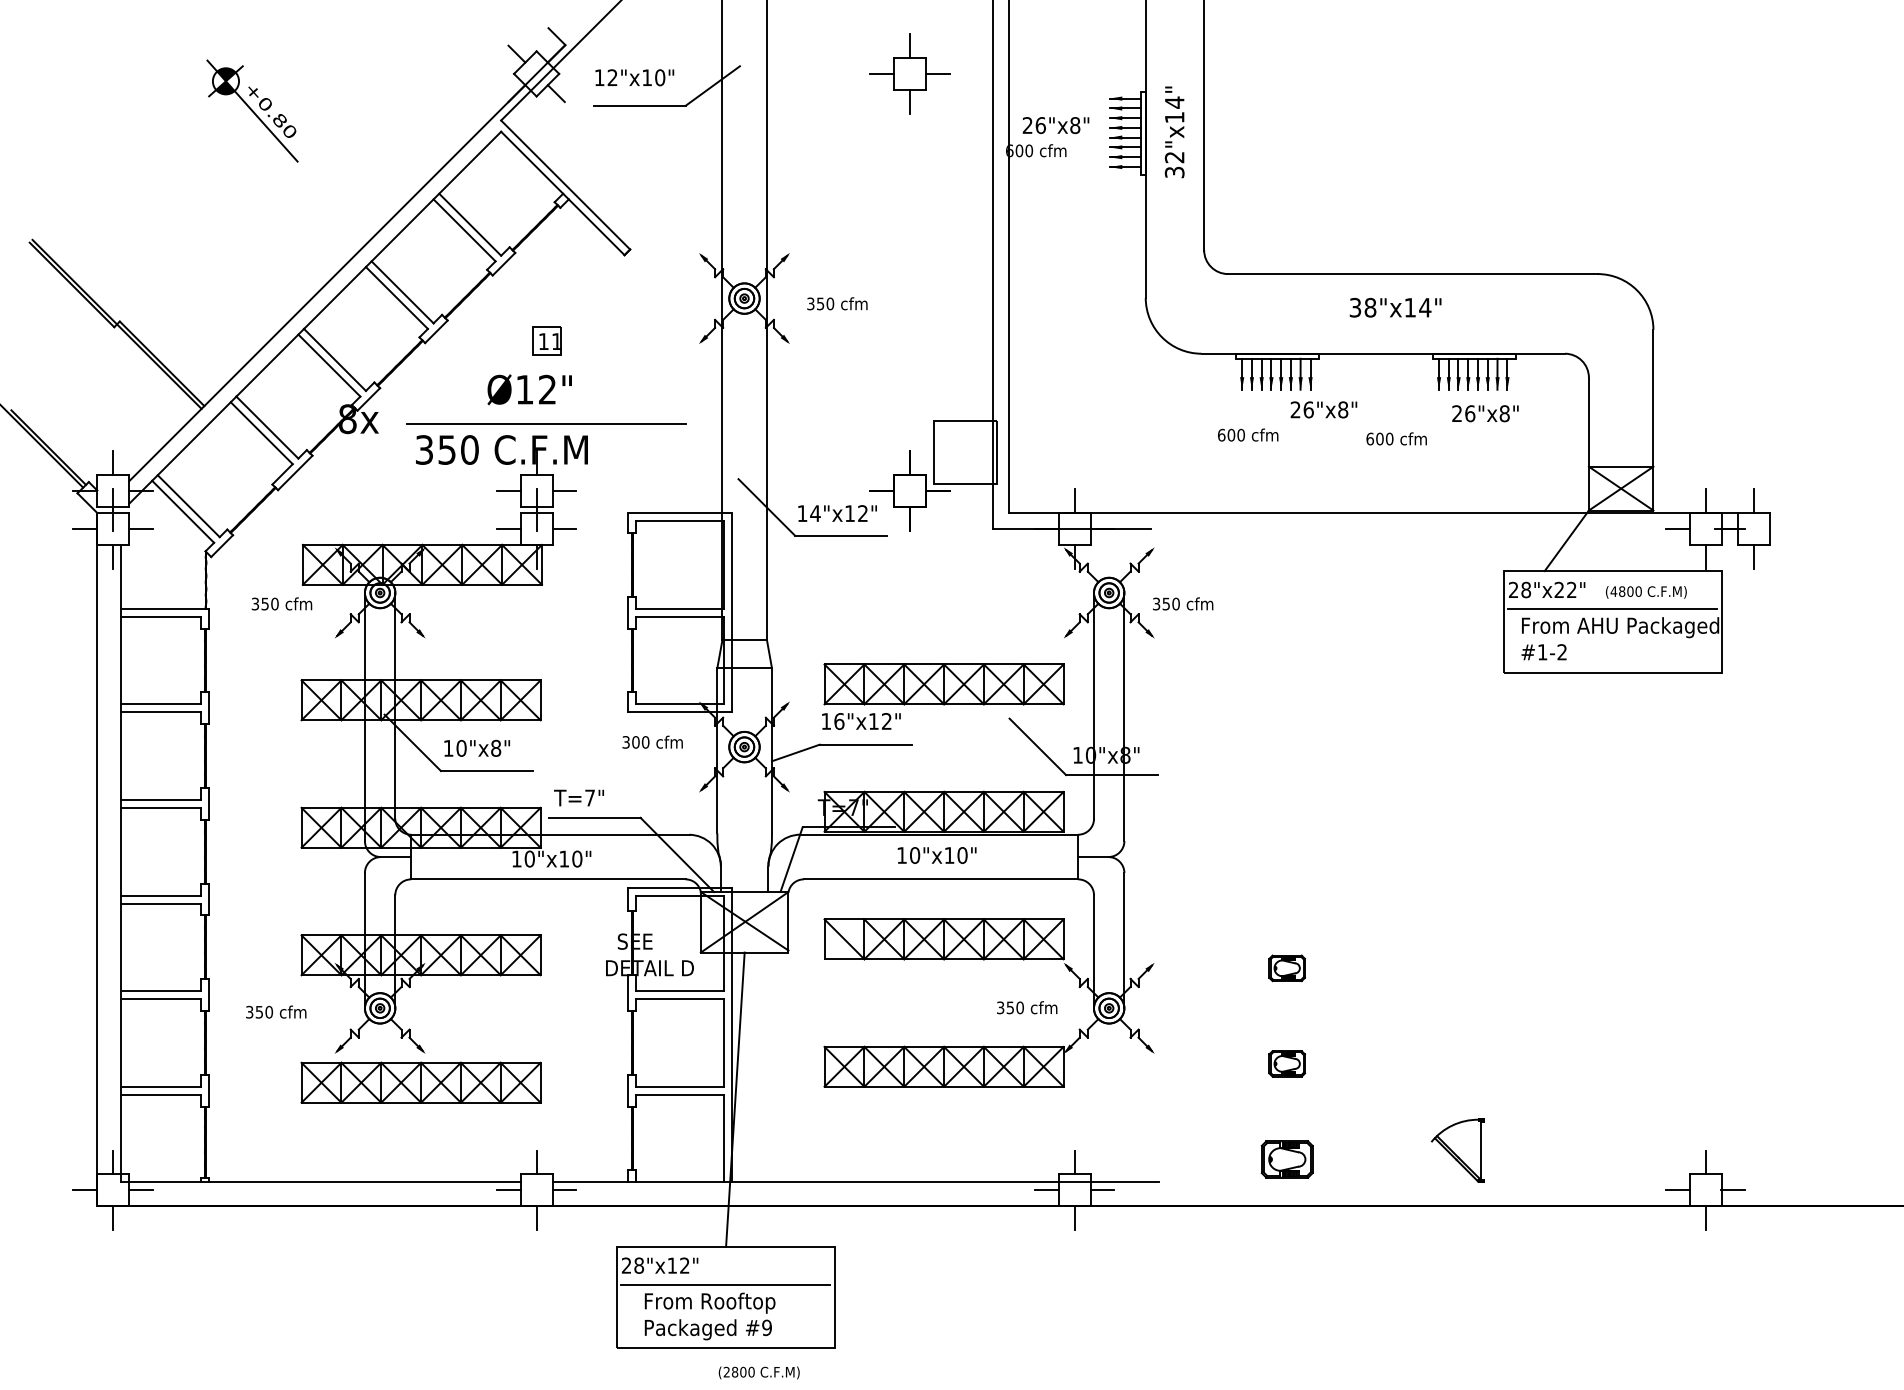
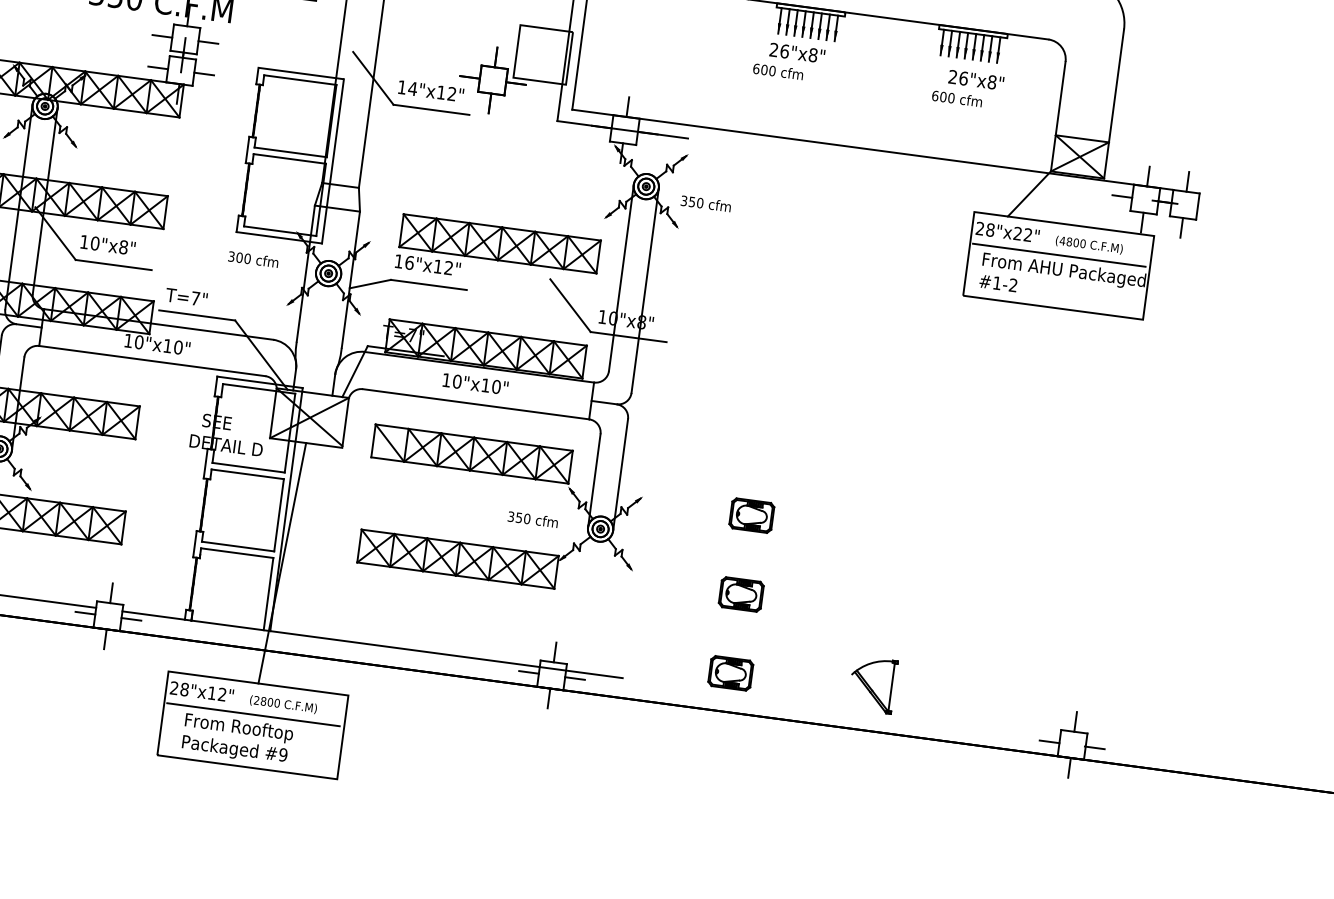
text: (1323, 409) -> (797, 52), moved
text: (1396, 438) -> (957, 98), moved
part: (1286, 968) -> (751, 515), size x1.43
part: (1286, 1063) -> (740, 594), size x1.43
text: (758, 1372) -> (282, 704), moved

